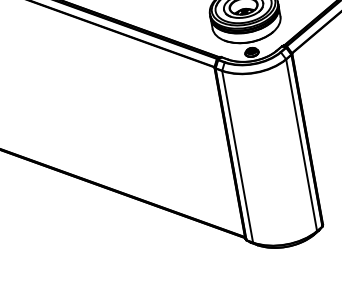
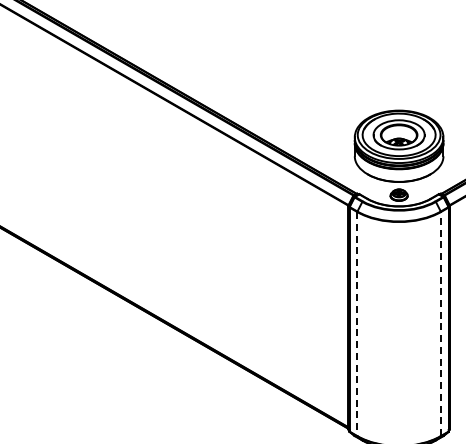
line: (301, 145) -> (440, 324), solid -> dashed
line: (237, 157) -> (357, 324), solid -> dashed

